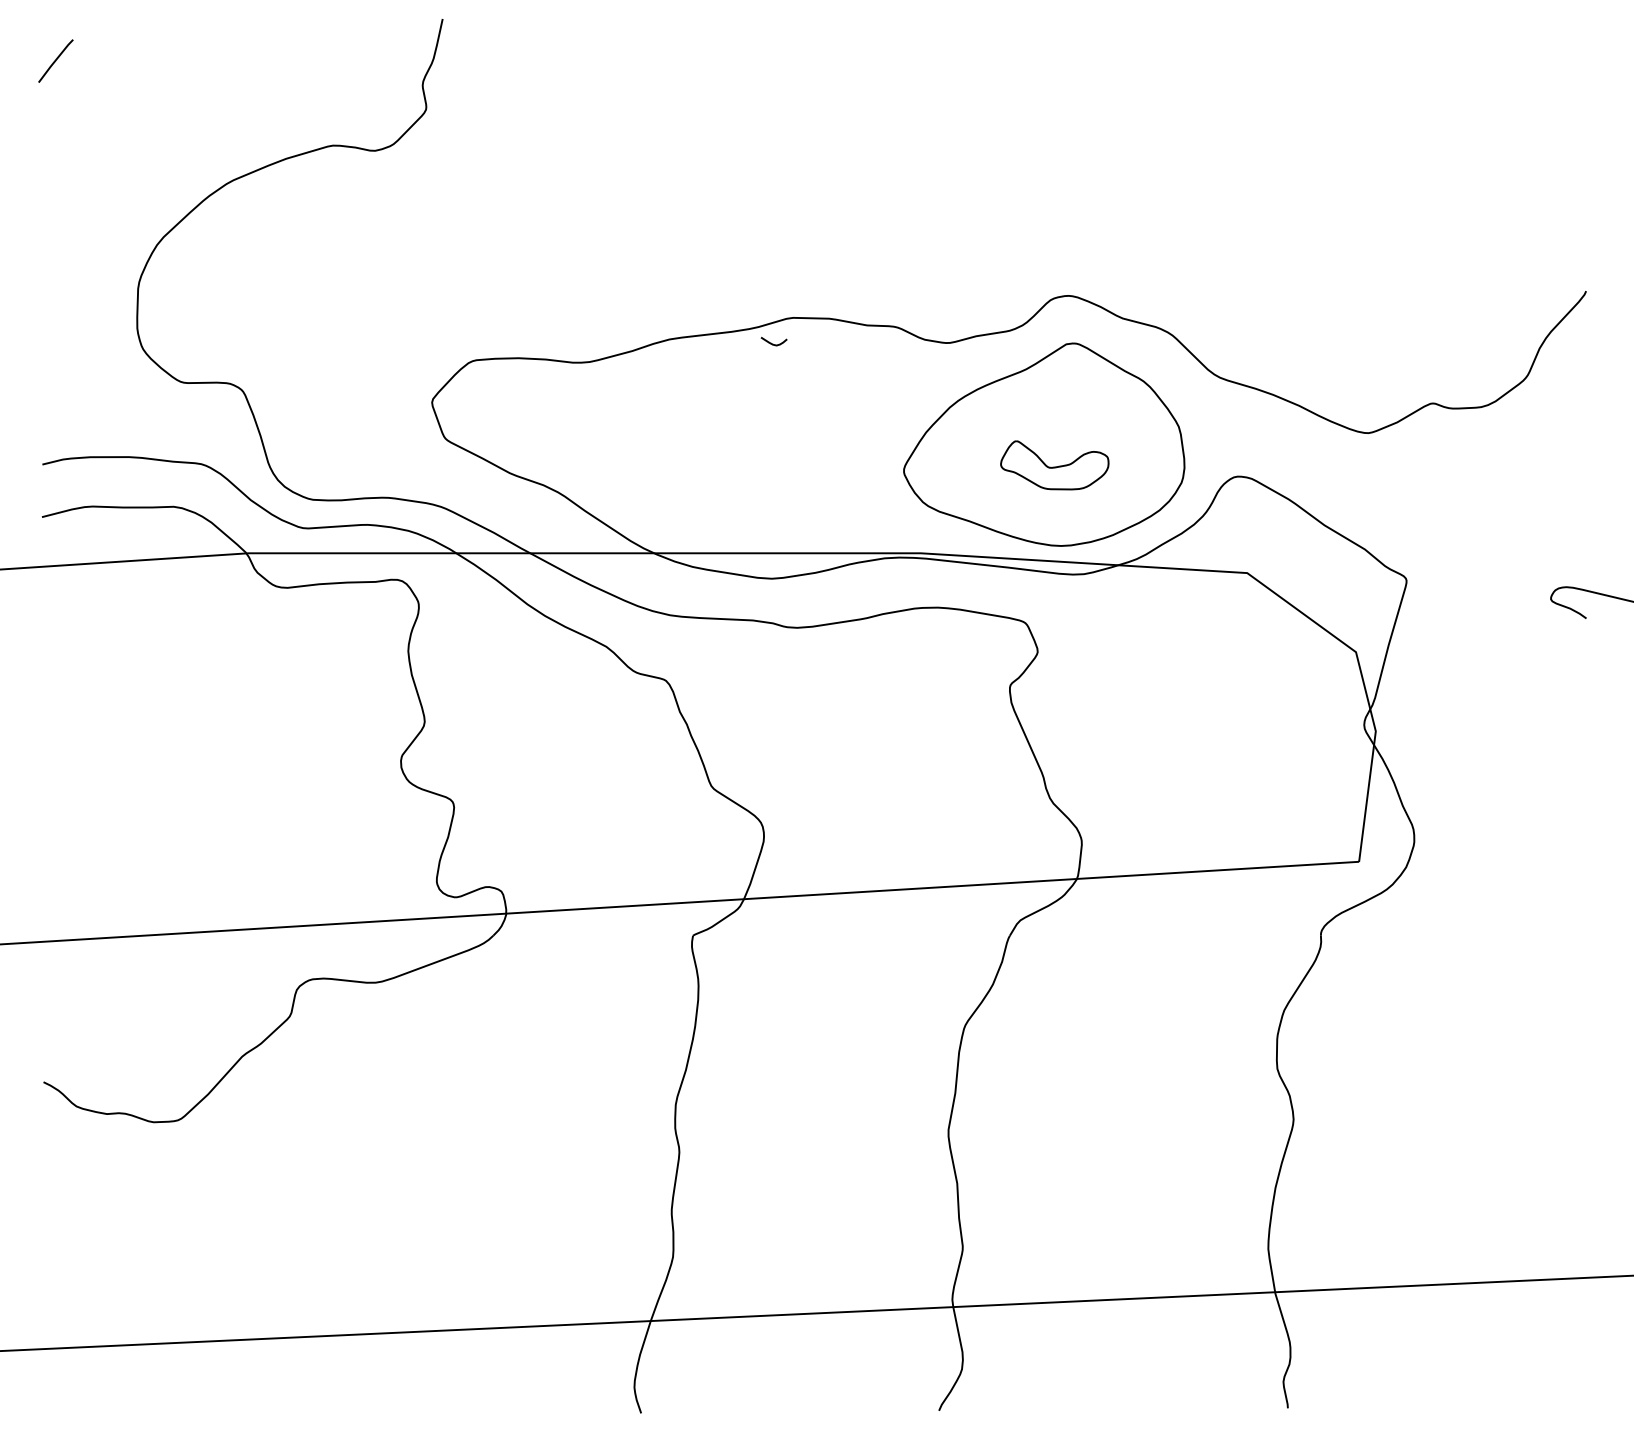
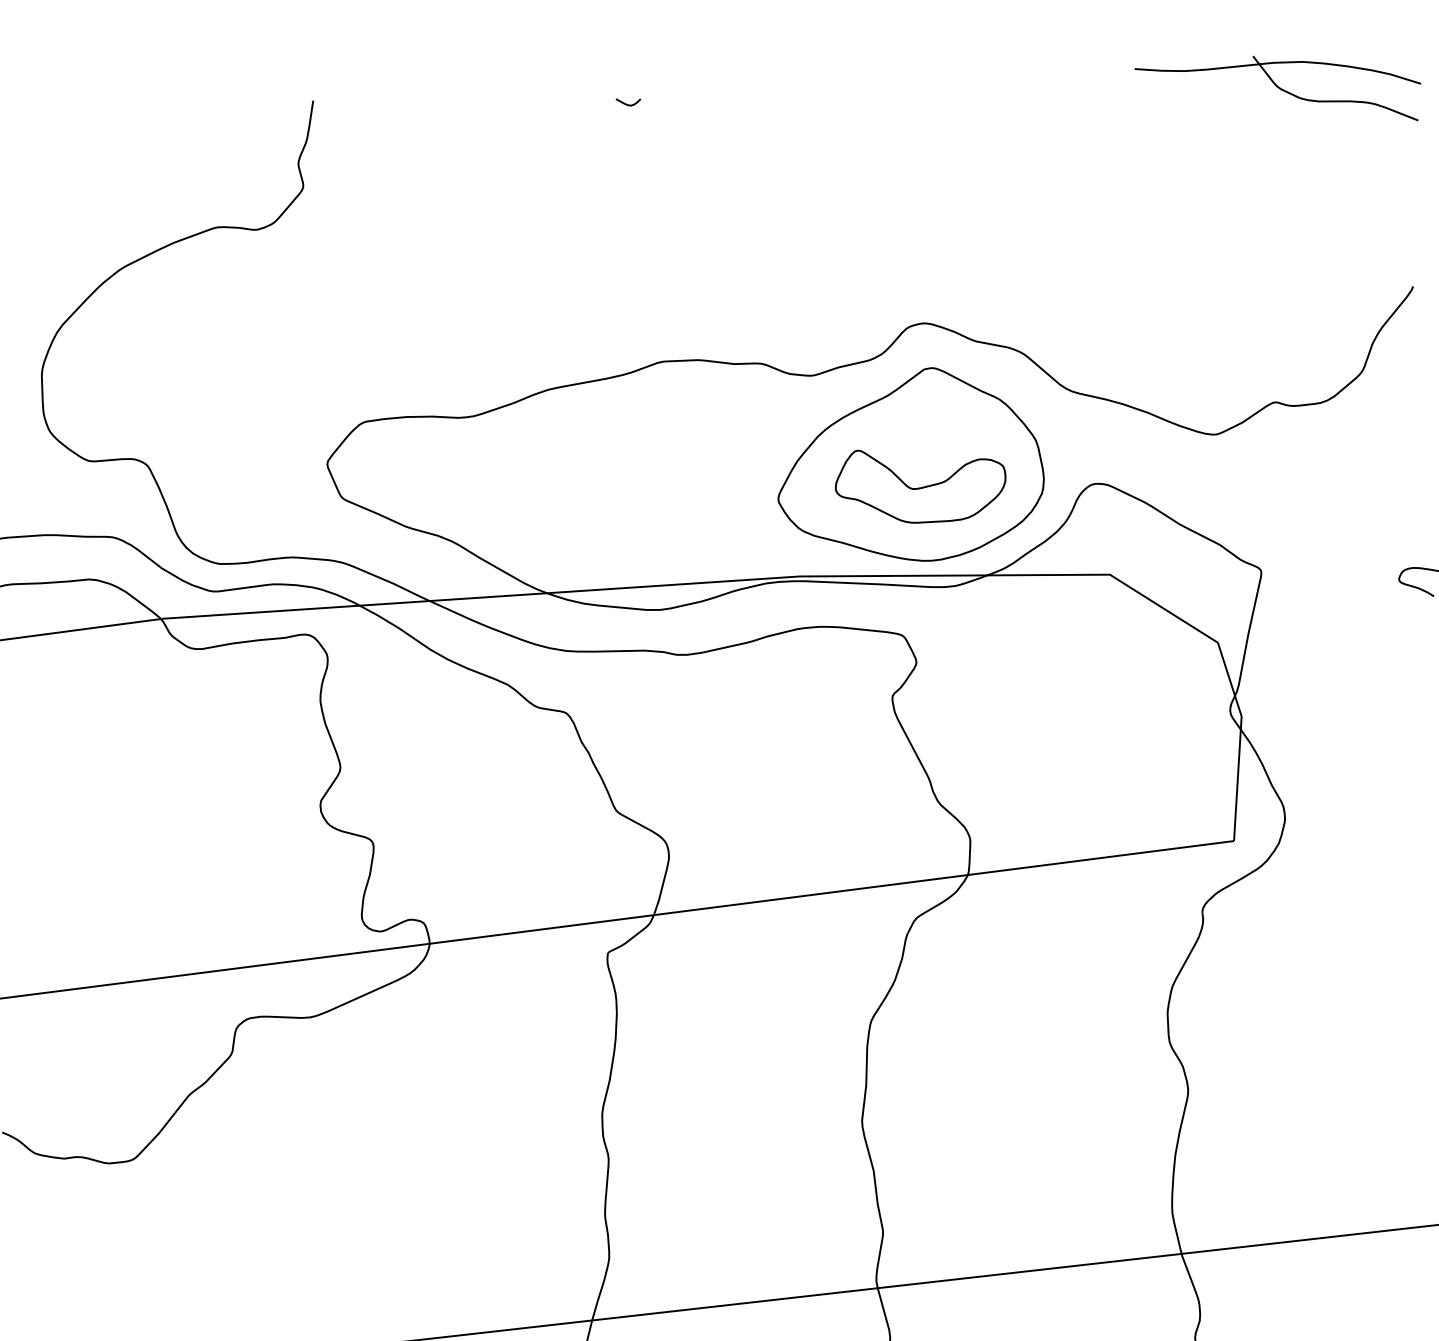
part: (1458, 77) -> (1278, 92), added
curve: (773, 343) -> (628, 103), moved
part: (1054, 465) -> (920, 484), size x1.67

